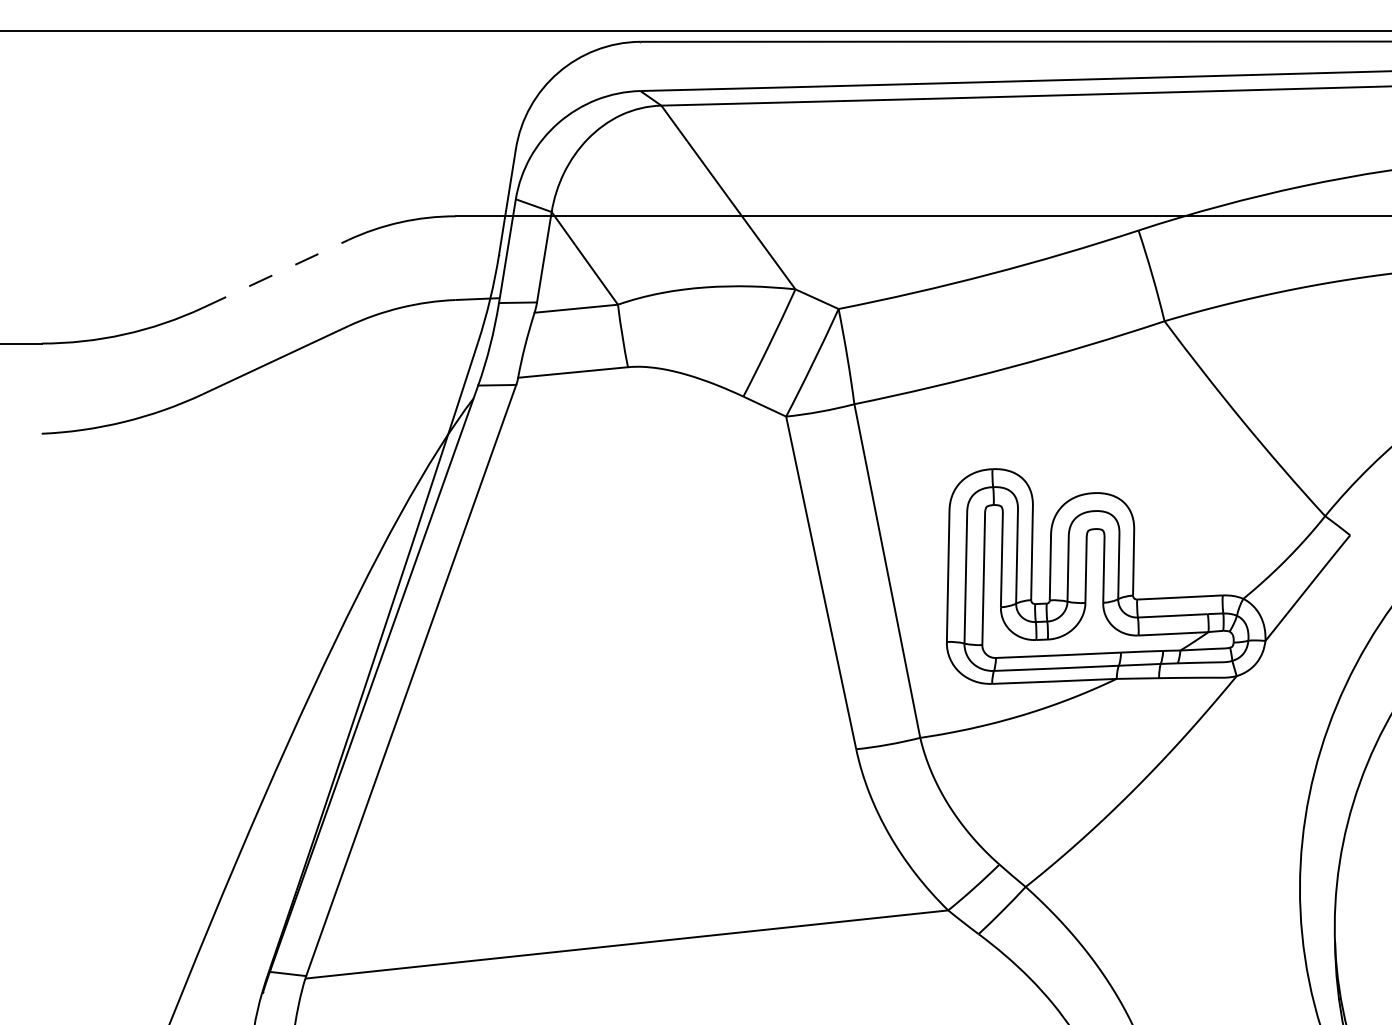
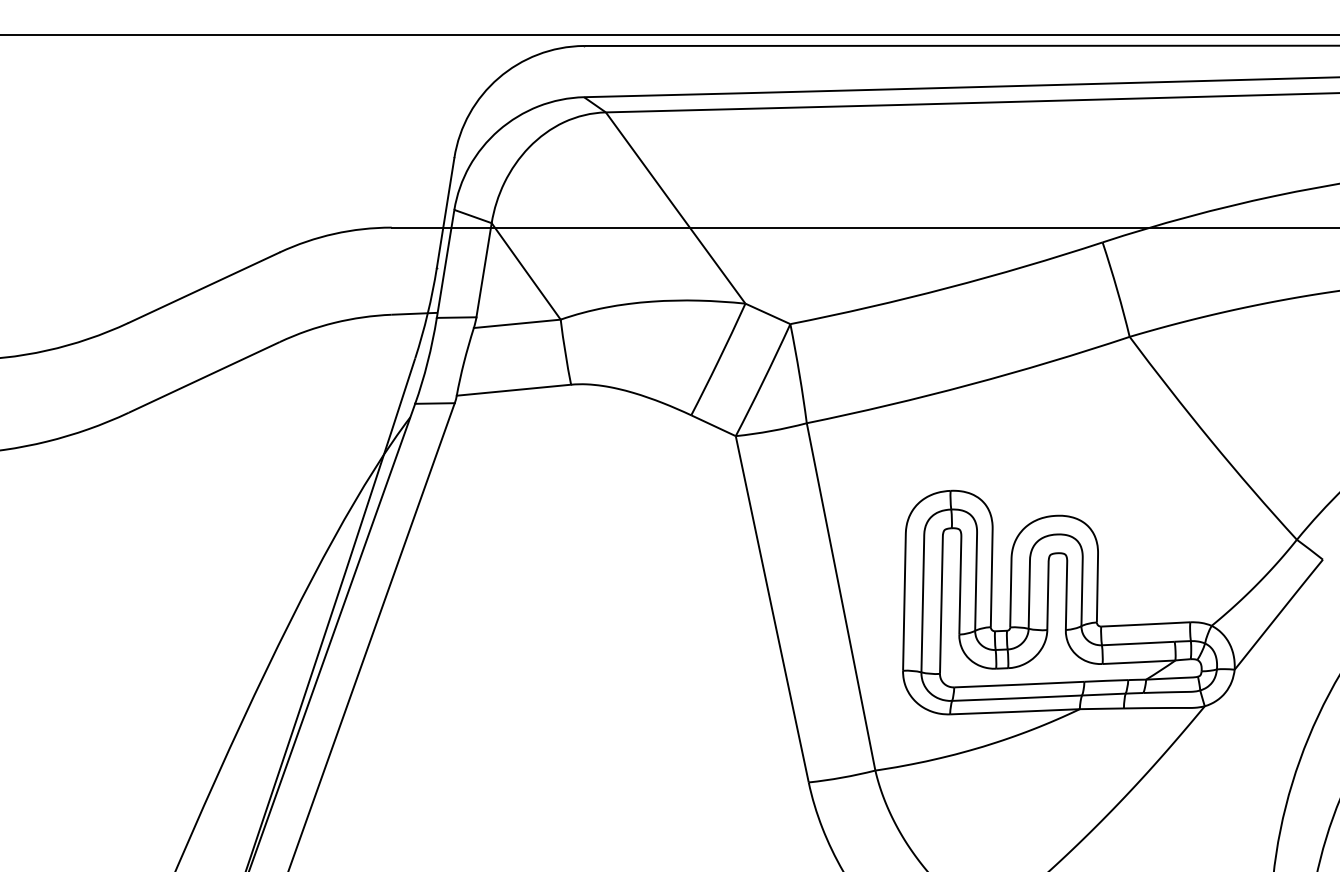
line: (276, 273) -> (205, 287), dashed -> solid

